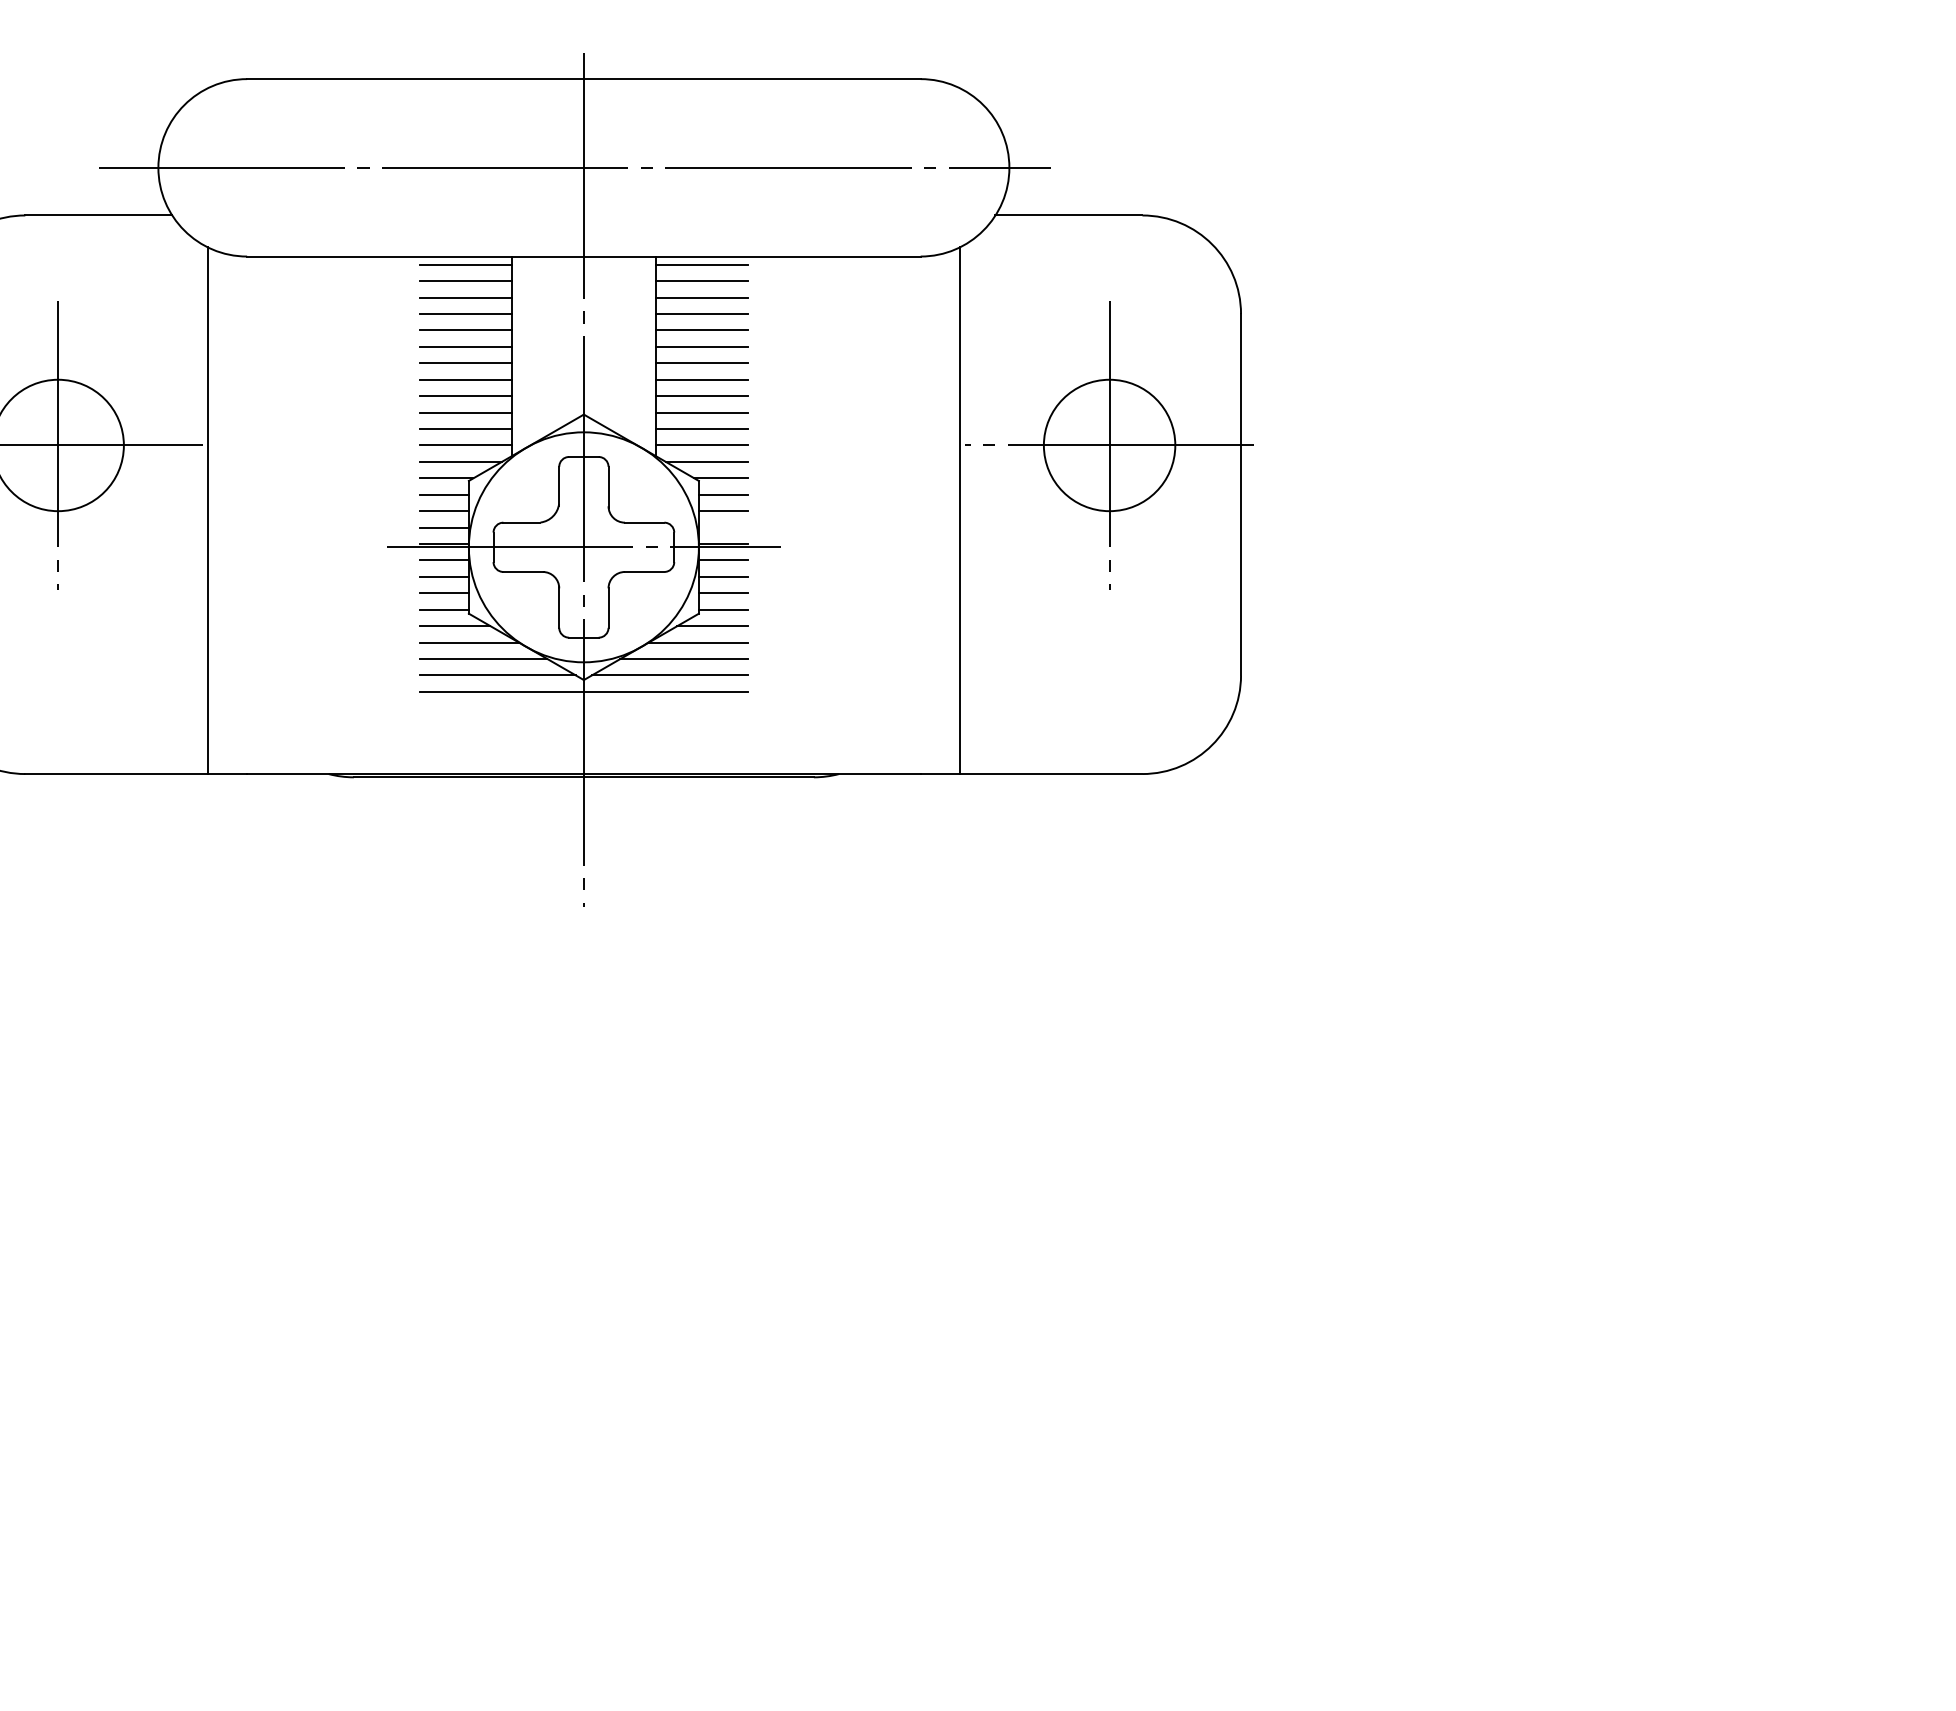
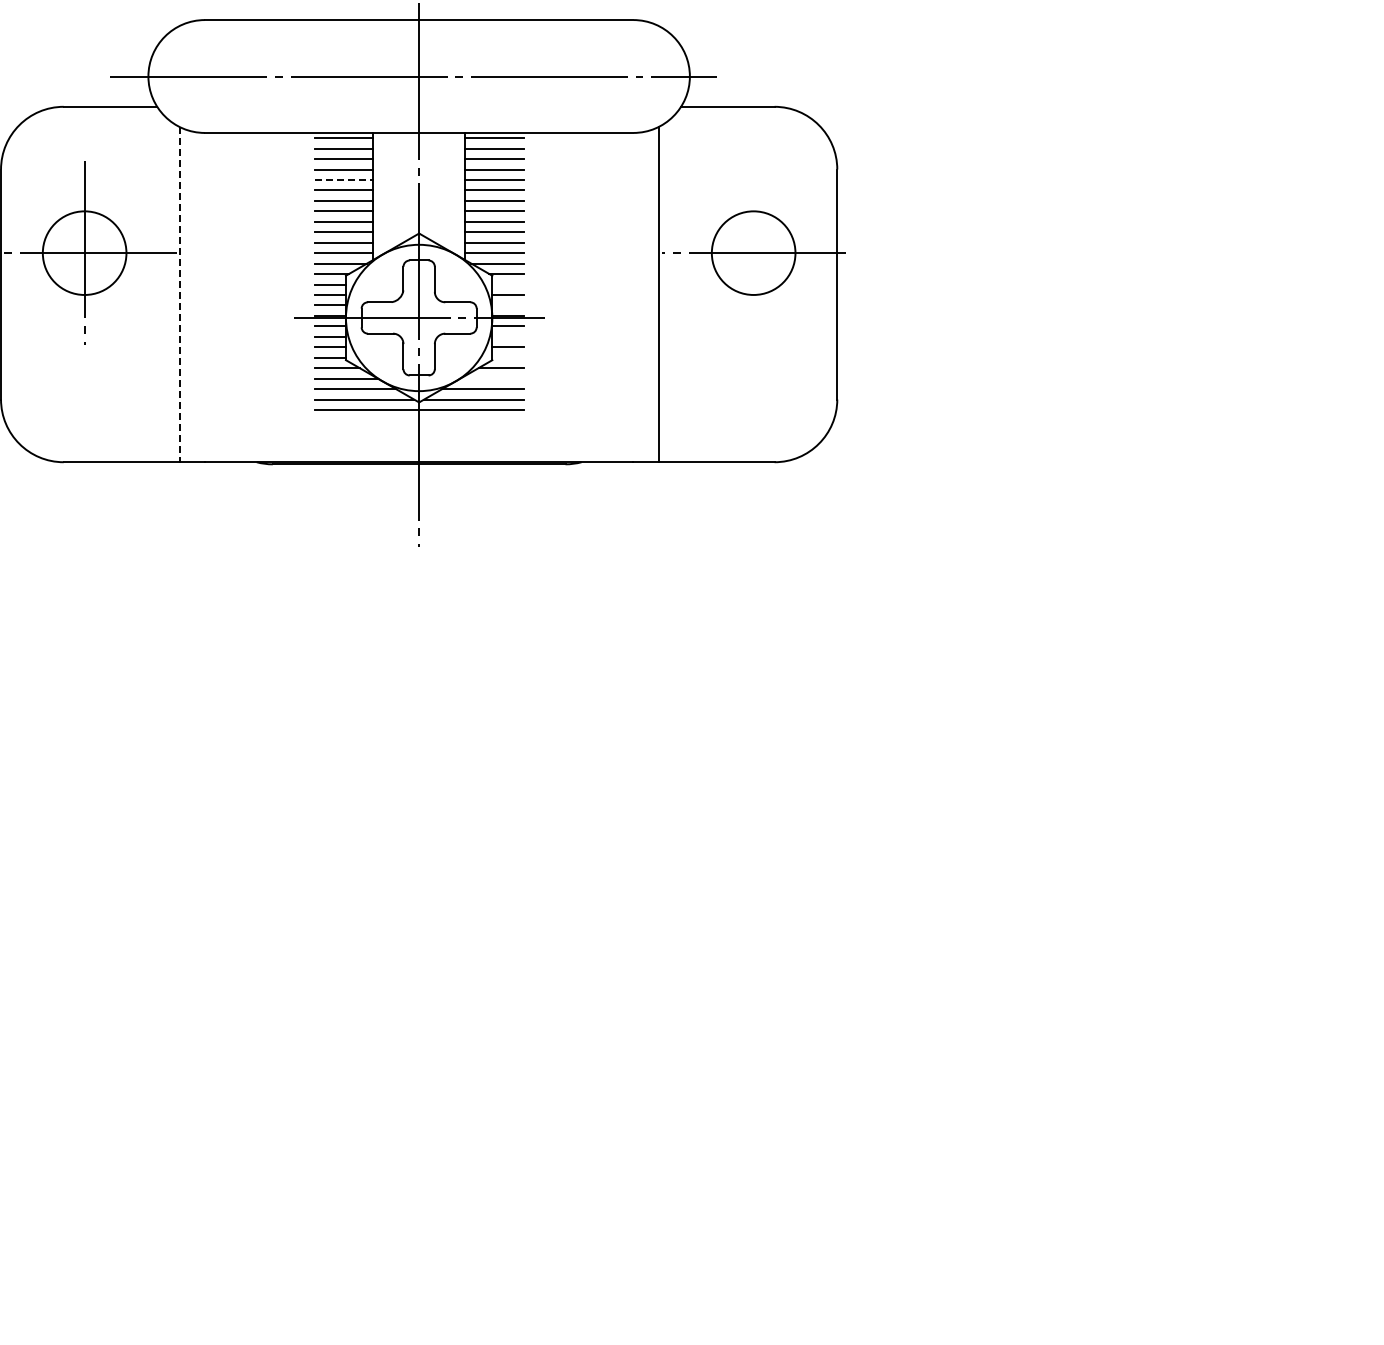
line: (466, 331) -> (344, 180), solid -> dashed
line: (1109, 445) -> (753, 253), removed
line: (722, 494) -> (507, 284), removed
line: (207, 510) -> (179, 294), solid -> dashed
line: (722, 576) -> (507, 336), removed
line: (722, 609) -> (507, 357), removed
line: (697, 642) -> (491, 378), removed

